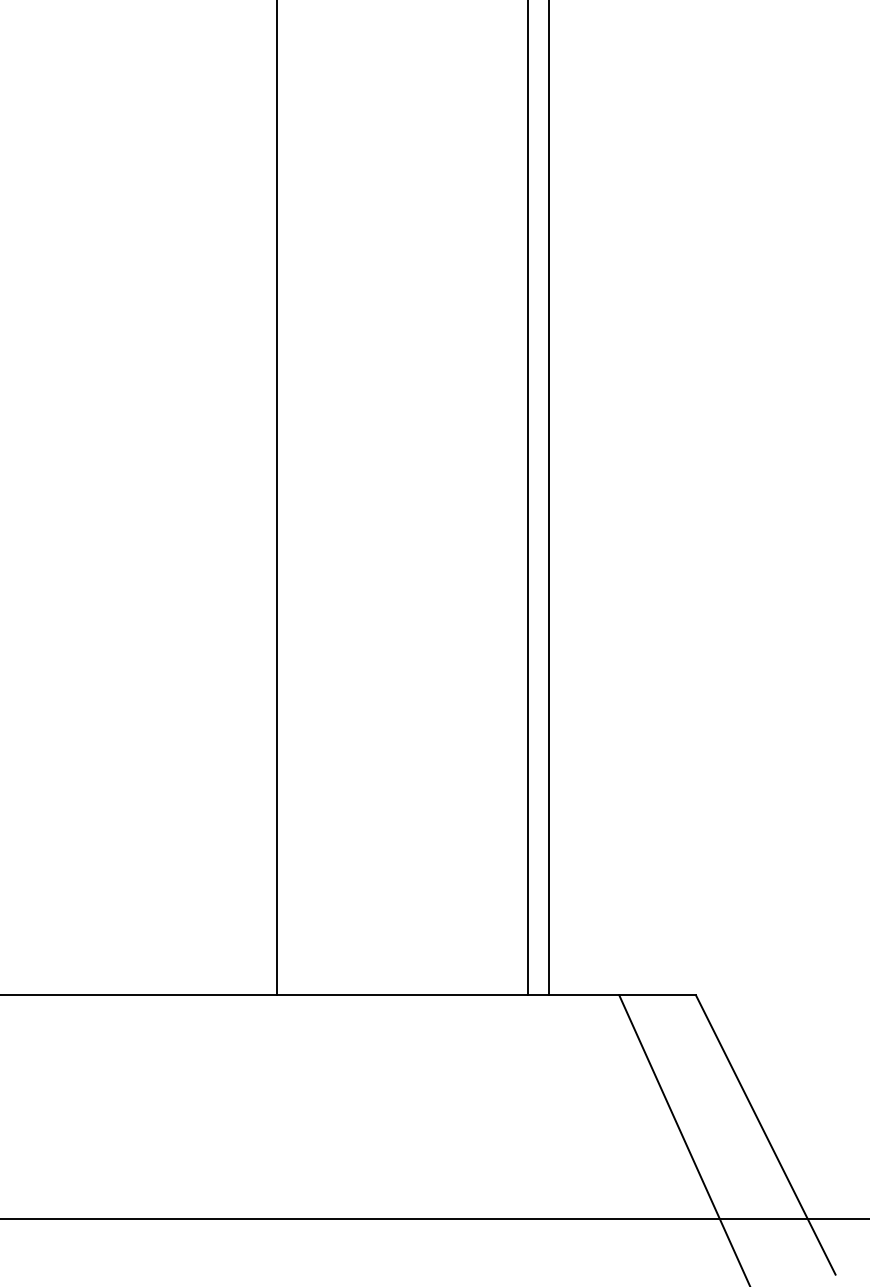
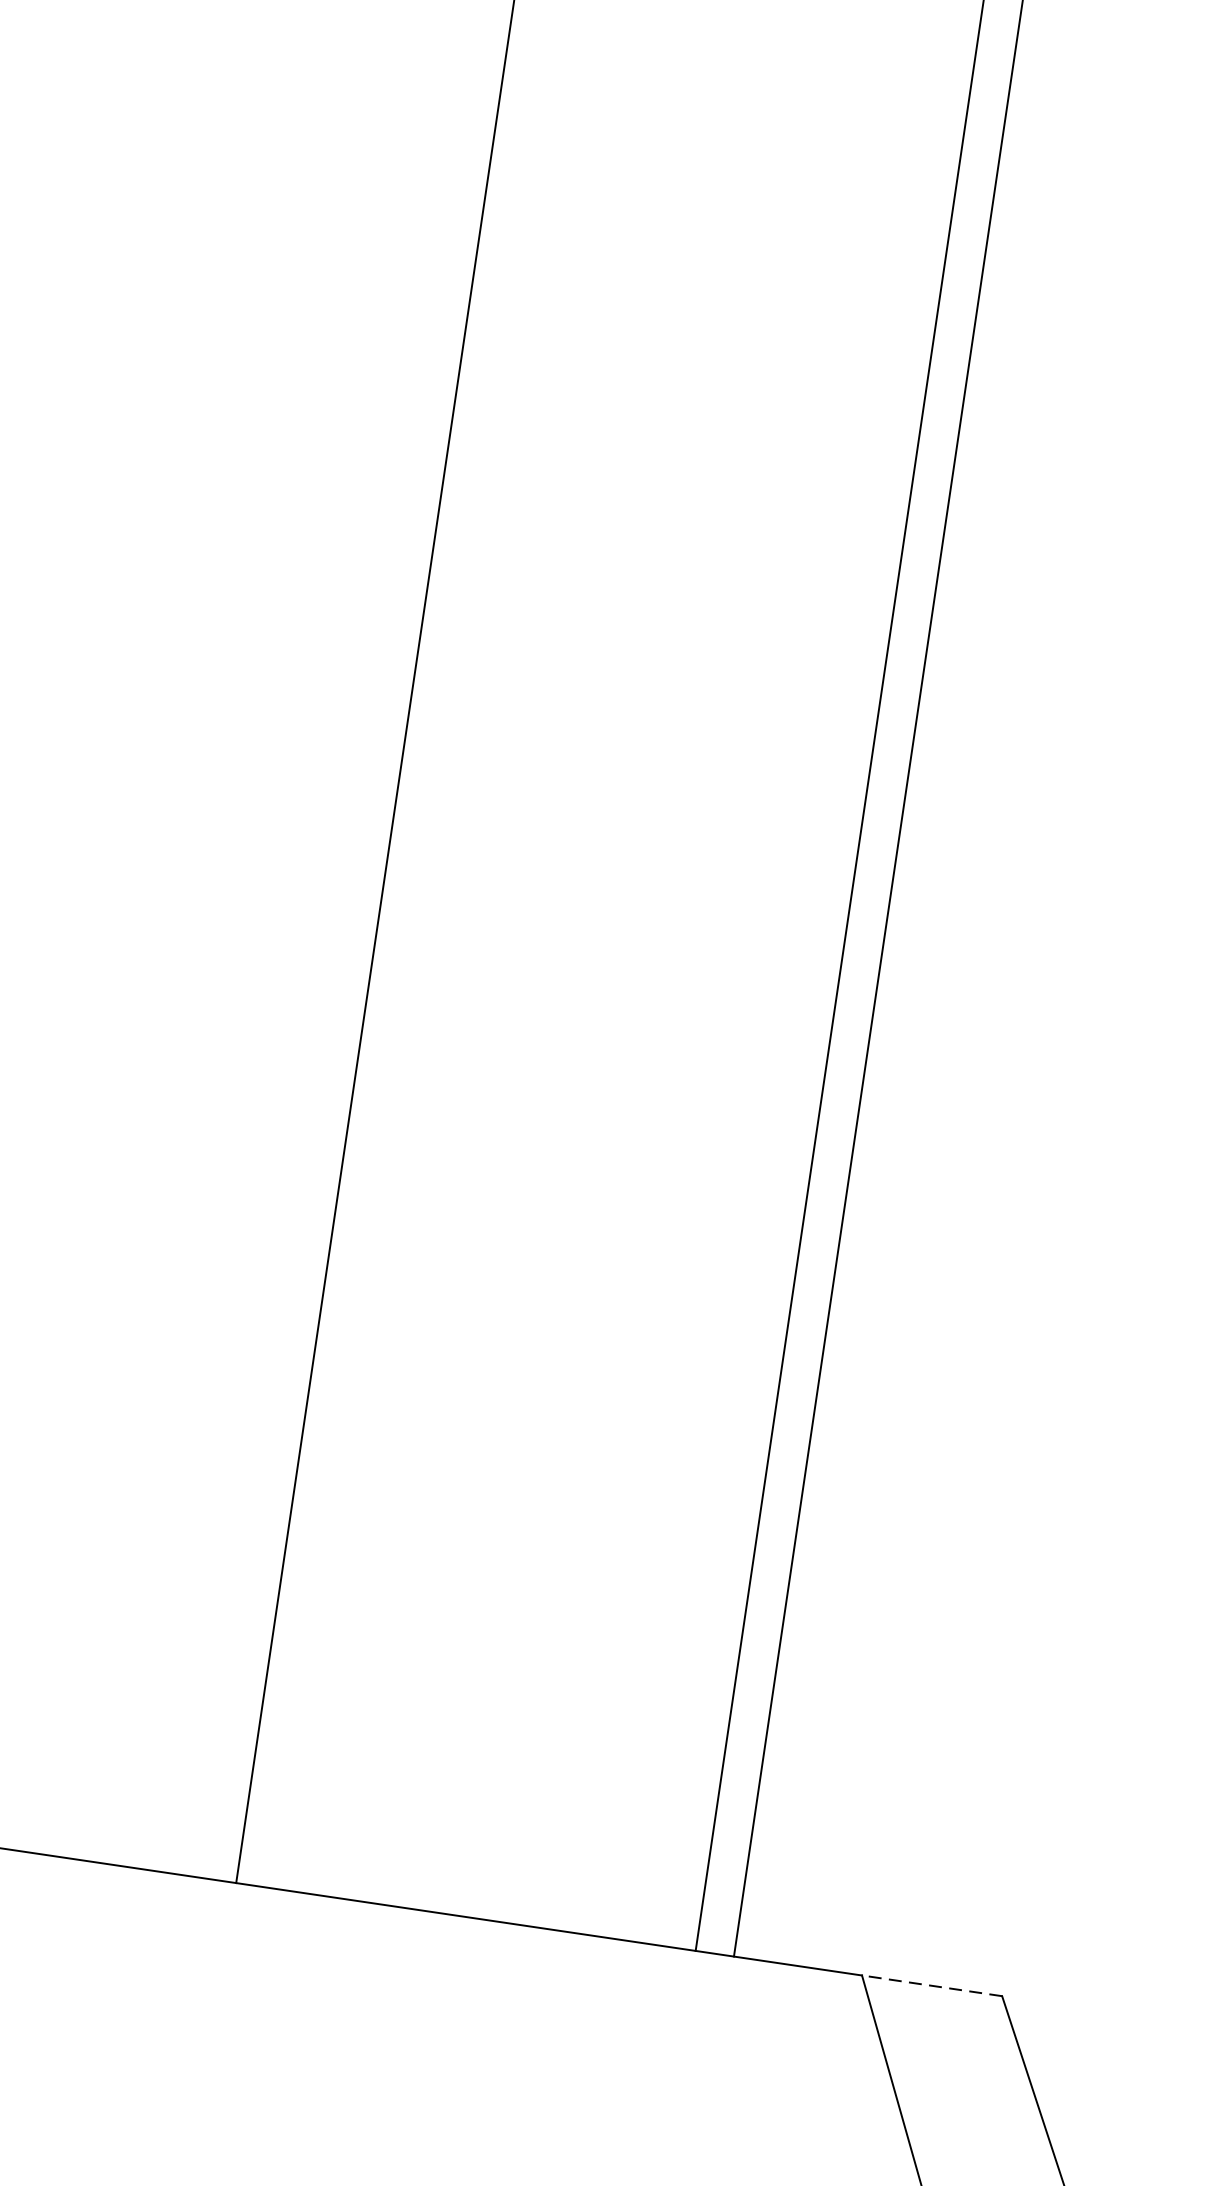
line: (657, 995) -> (931, 1986), solid -> dashed

